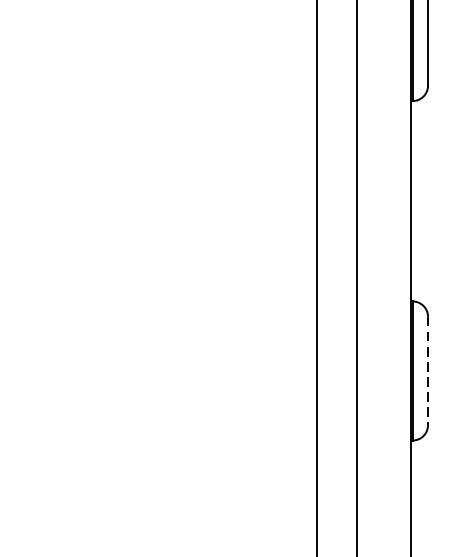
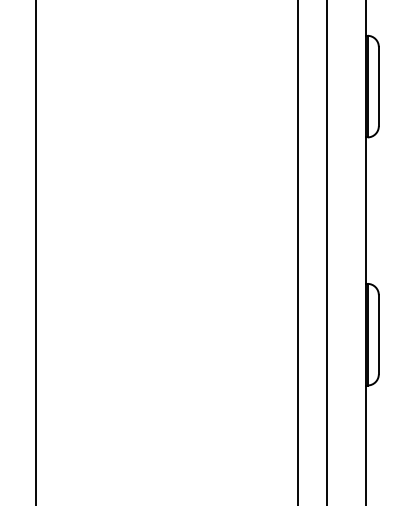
line: (427, 370) -> (378, 334), dashed -> solid

